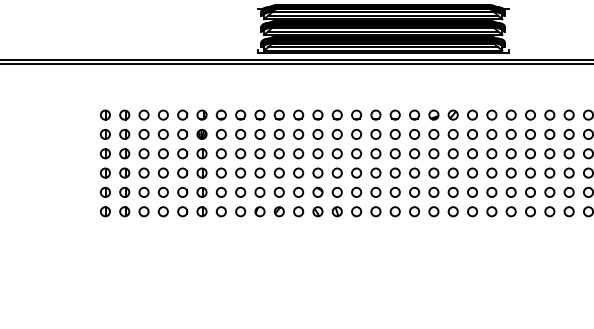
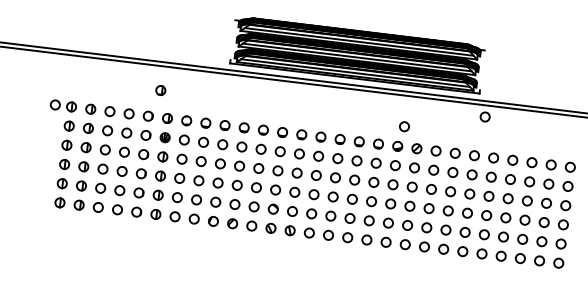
circle: (516, 75) -> (484, 116), added
part: (191, 87) -> (160, 89), added
circle: (437, 94) -> (403, 126), added
circle: (88, 114) -> (54, 104), added

